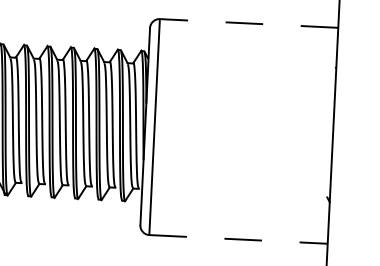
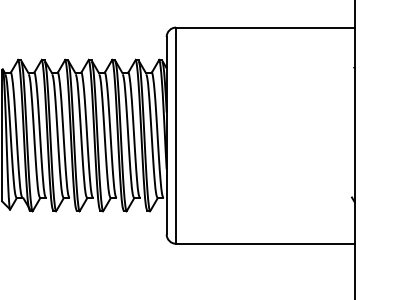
line: (248, 23) -> (264, 27), dashed -> solid
line: (238, 239) -> (265, 243), dashed -> solid

